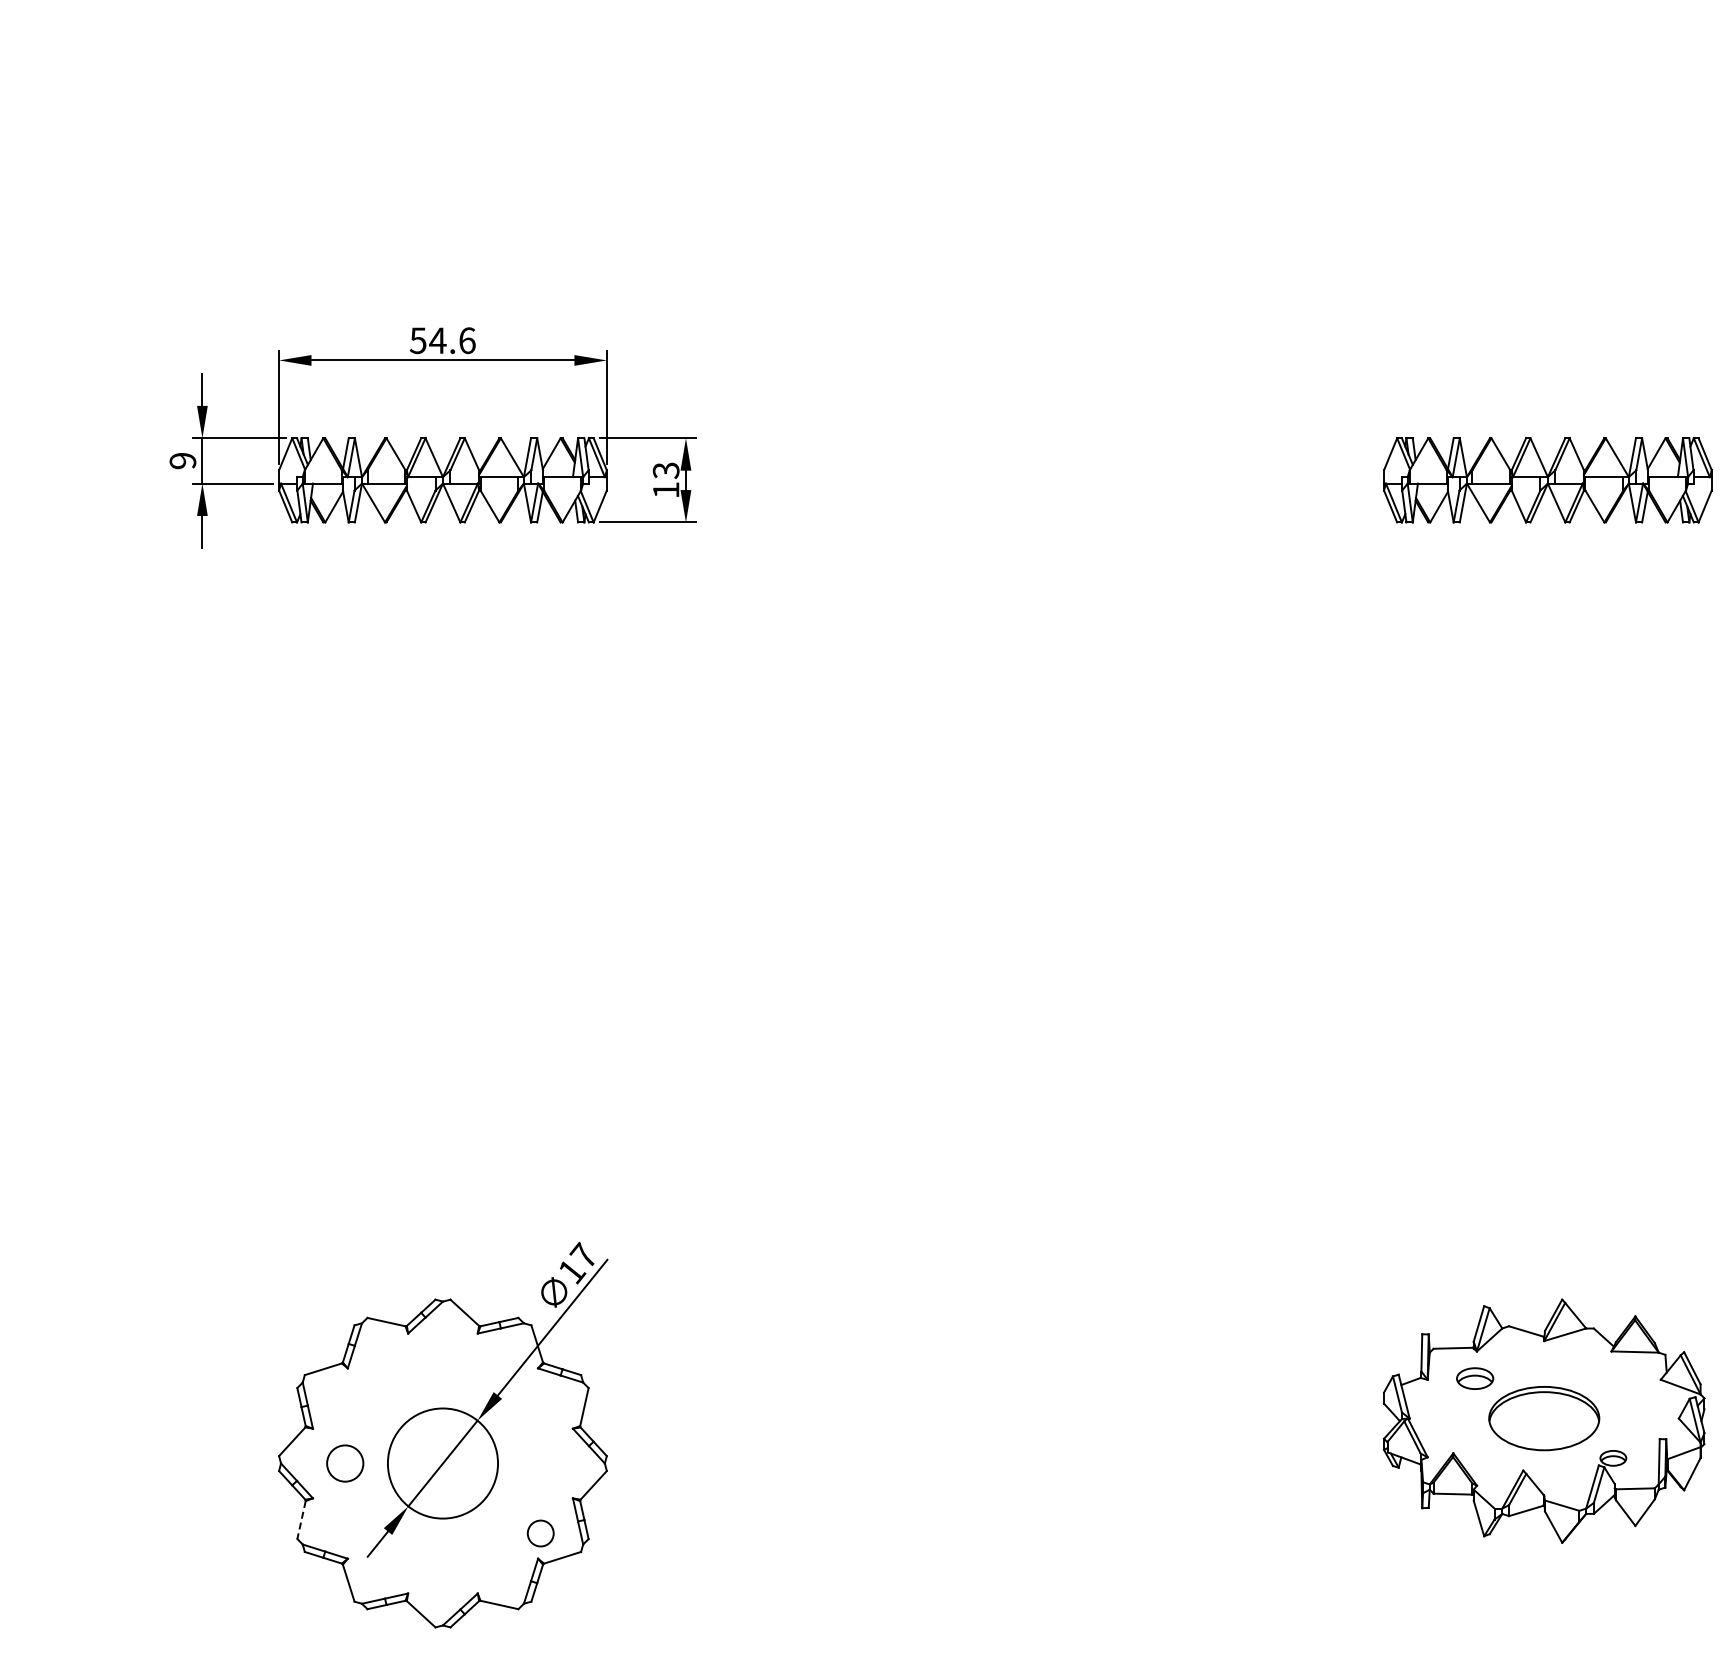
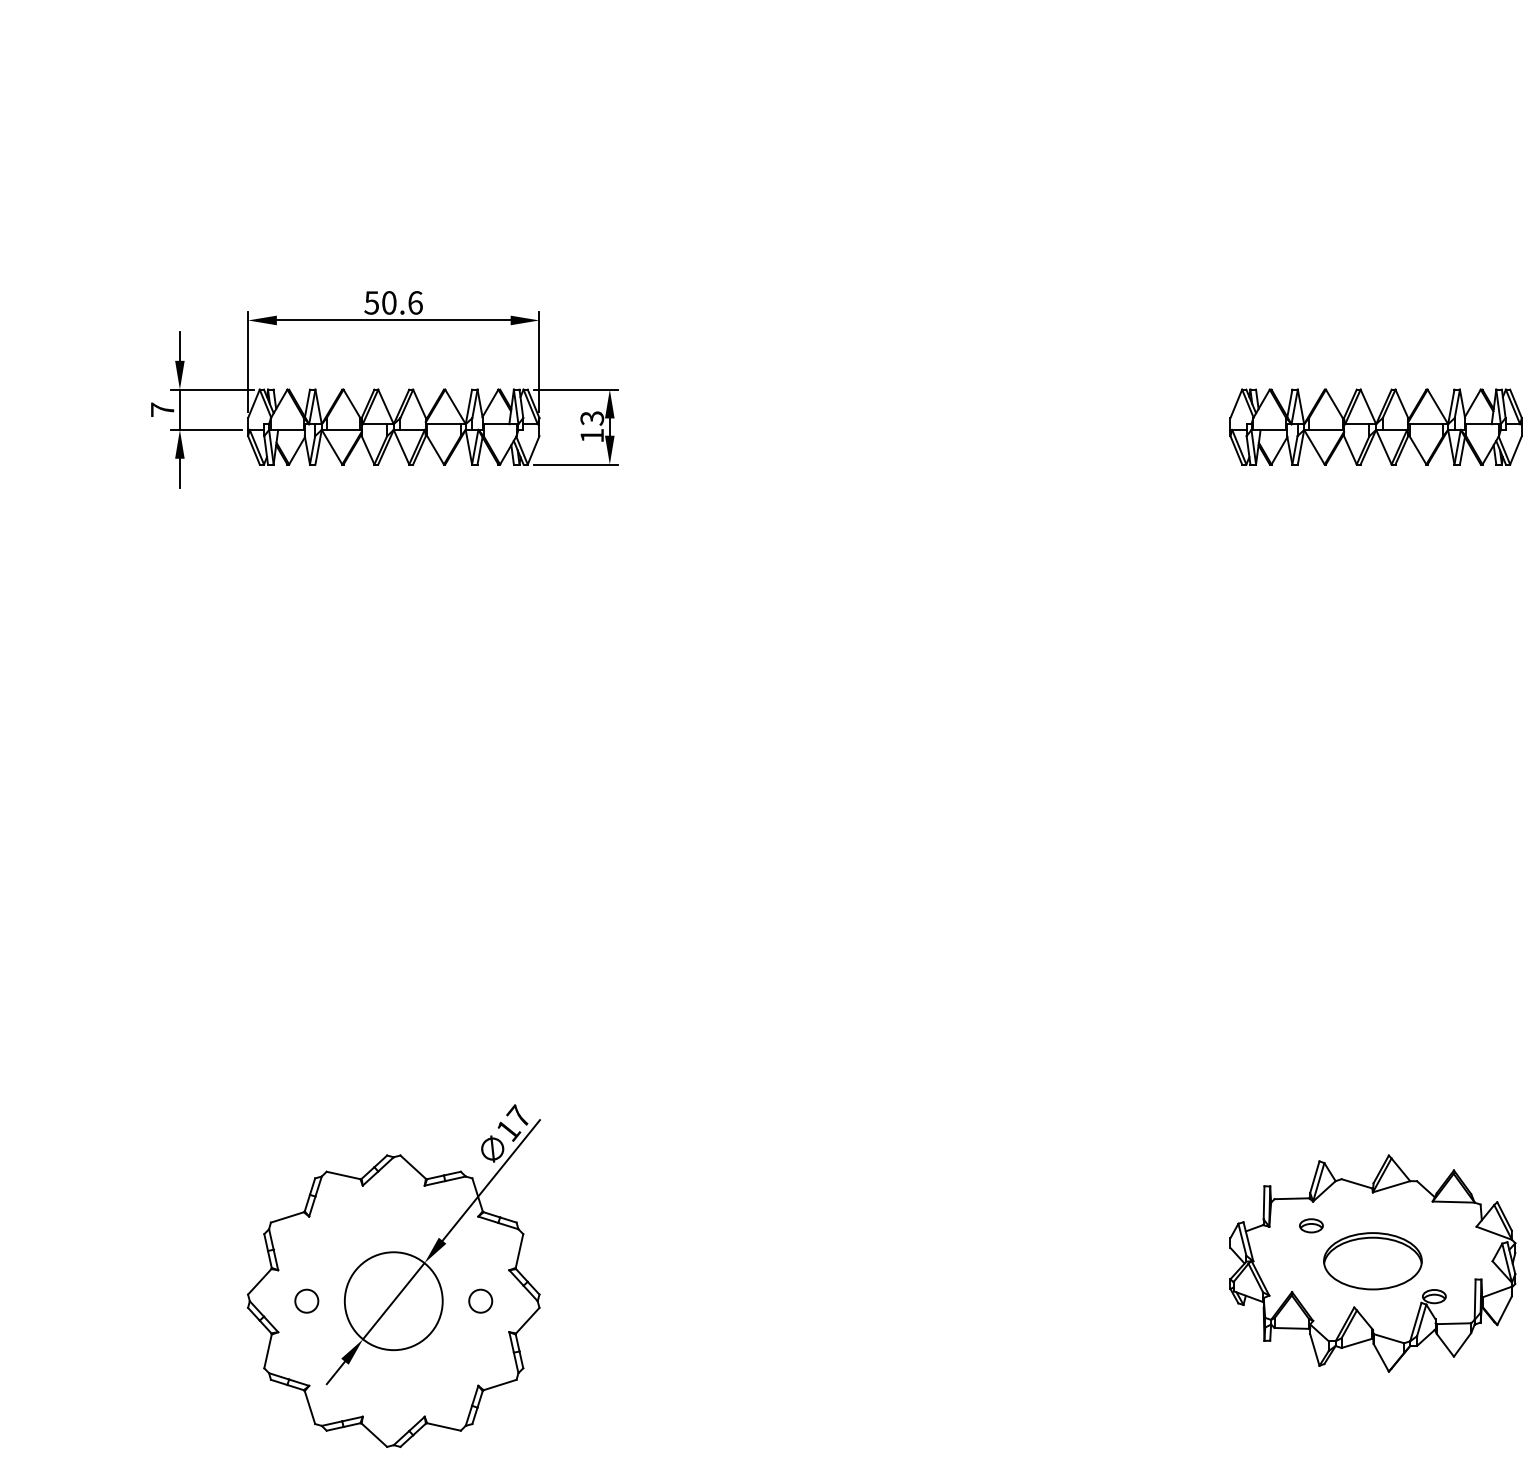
text: (437, 340) -> (388, 302), 54.6 -> 50.6
text: (182, 460) -> (162, 409), 9 -> 7
part: (1474, 1378) -> (1310, 1225), size x0.71
circle: (344, 1463) -> (306, 1301), size x0.71
line: (301, 1520) -> (267, 1351), dashed -> solid
circle: (540, 1533) -> (480, 1301), moved

